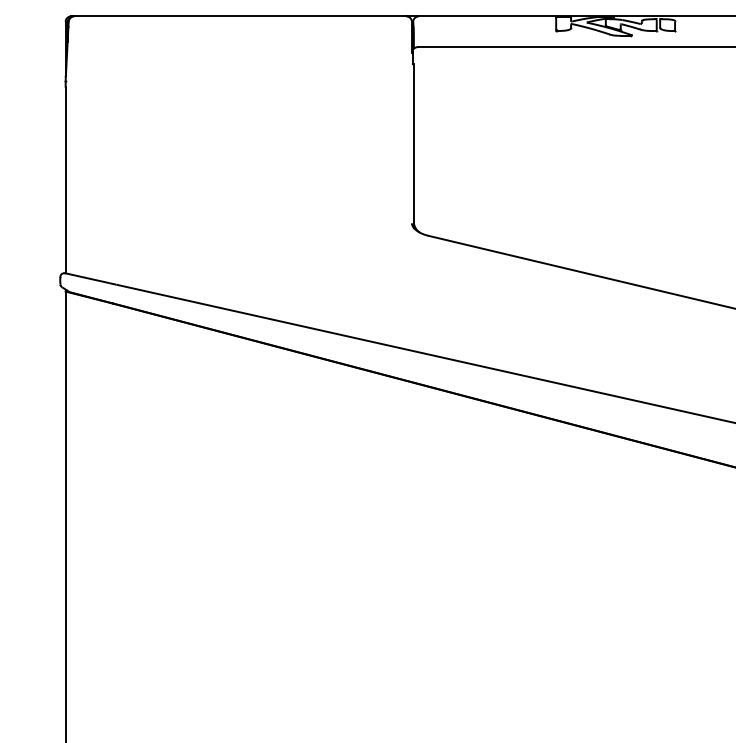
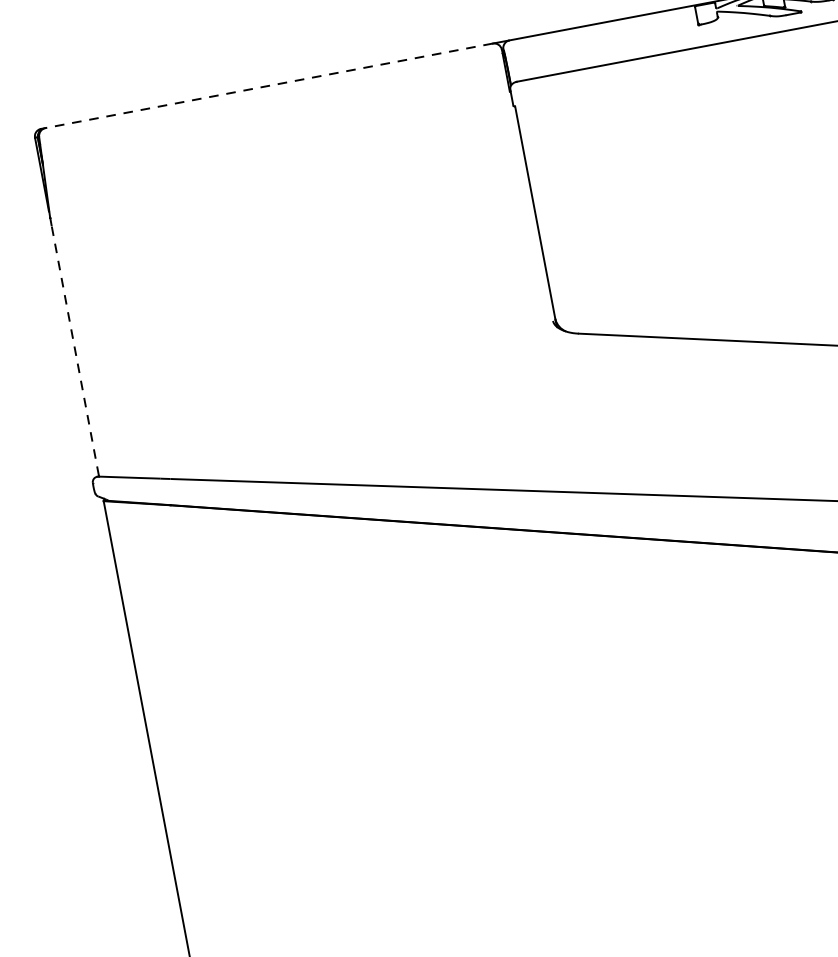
line: (240, 16) -> (269, 85), solid -> dashed
line: (65, 179) -> (74, 350), solid -> dashed

